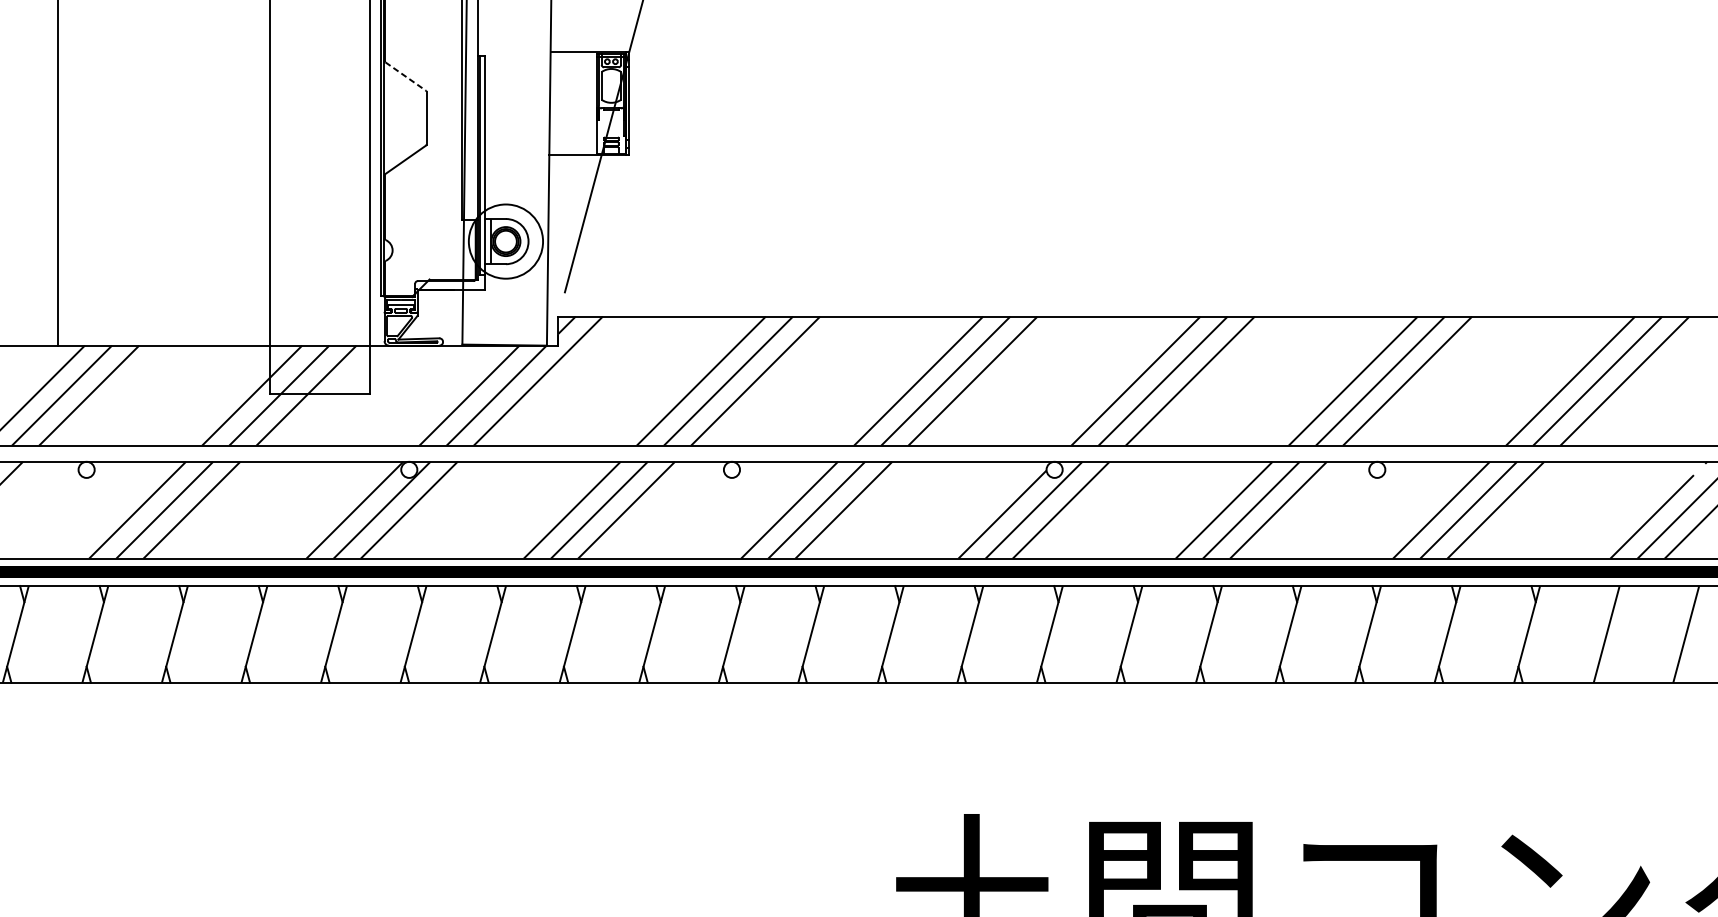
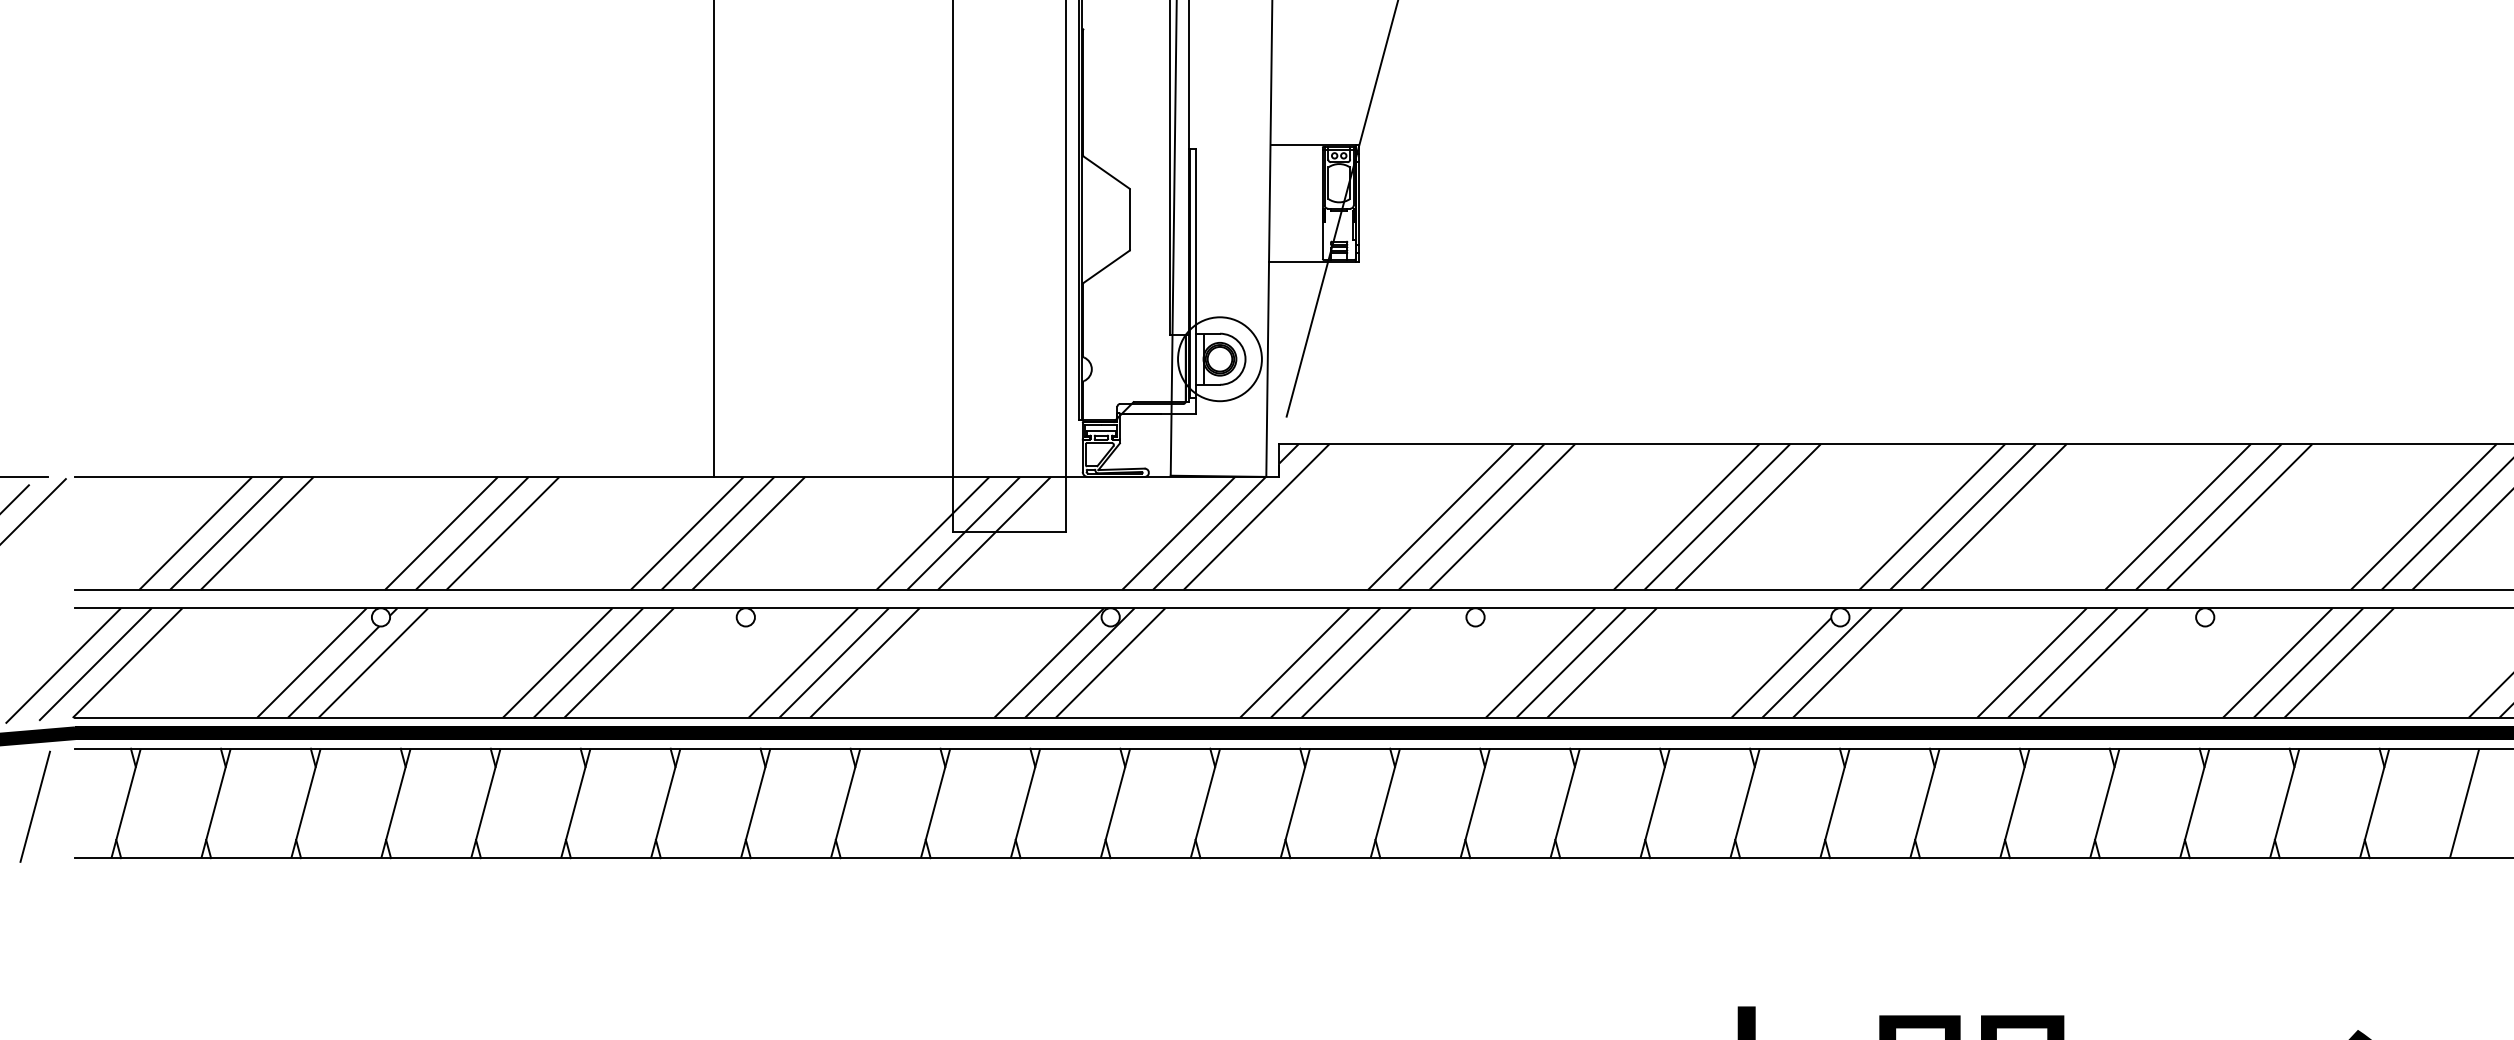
line: (405, 76) -> (1106, 172), dashed -> solid

